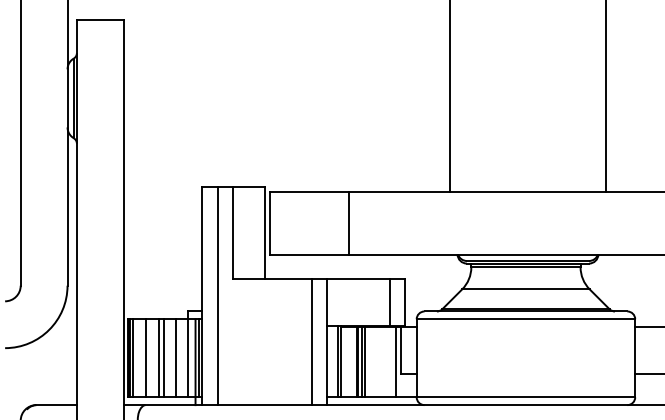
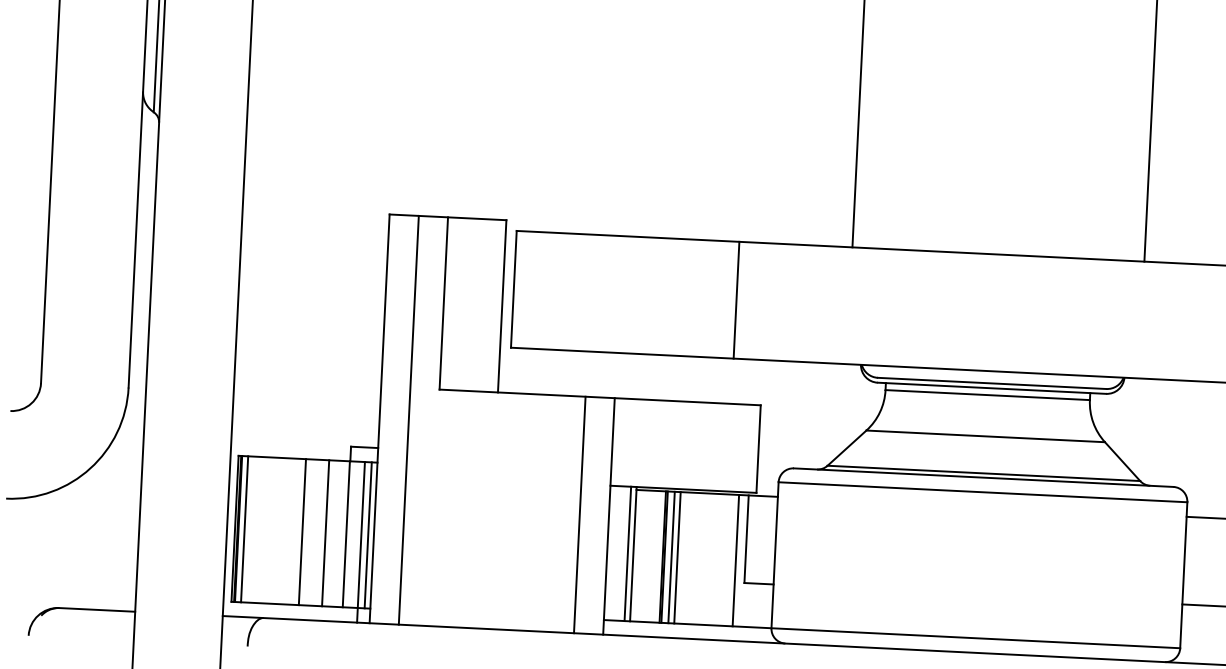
line: (348, 223) -> (736, 300), moved
line: (389, 301) -> (729, 446), removed
line: (146, 358) -> (269, 530), removed
line: (158, 358) -> (292, 532), removed

